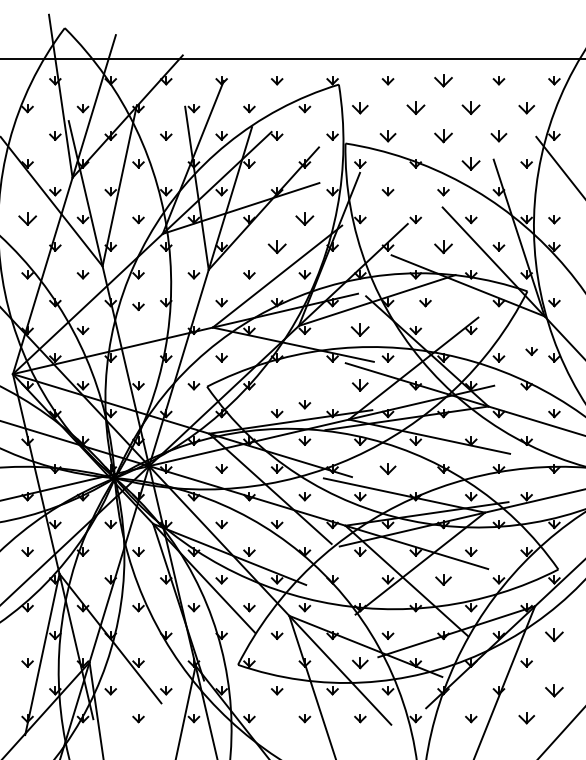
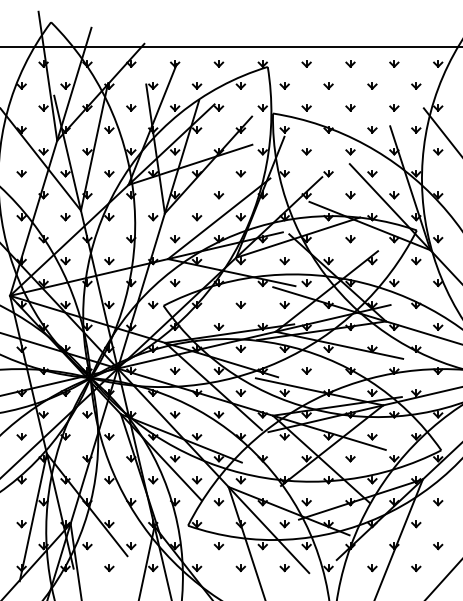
part: (443, 80) -> (350, 63), size x0.62
part: (360, 108) -> (284, 85), size x0.71
part: (415, 108) -> (328, 85), size x0.62
part: (471, 108) -> (372, 85), size x0.62
part: (526, 108) -> (416, 85), size x0.71
part: (387, 135) -> (306, 107), size x0.71
part: (443, 135) -> (350, 107), size x0.62
part: (498, 135) -> (393, 107), size x0.71
part: (471, 163) -> (372, 129), size x0.62
part: (27, 219) -> (21, 173), size x0.62
part: (304, 219) -> (240, 173), size x0.62
part: (554, 219) -> (438, 151), moved
part: (276, 246) -> (218, 194), size x0.62
part: (443, 246) -> (350, 194), size x0.62
part: (425, 302) -> (350, 239), moved
part: (138, 306) -> (109, 261), moved
part: (360, 330) -> (284, 261), size x0.62
part: (531, 351) -> (416, 261), moved
part: (360, 385) -> (284, 304), size x0.71
part: (304, 404) -> (240, 304), moved
part: (387, 468) -> (306, 370), size x0.71
part: (443, 579) -> (350, 458), size x0.71
part: (554, 635) -> (438, 502), size x0.62
part: (360, 662) -> (284, 523), size x0.71
part: (554, 690) -> (438, 545), size x0.62
part: (526, 718) -> (416, 568), size x0.71

